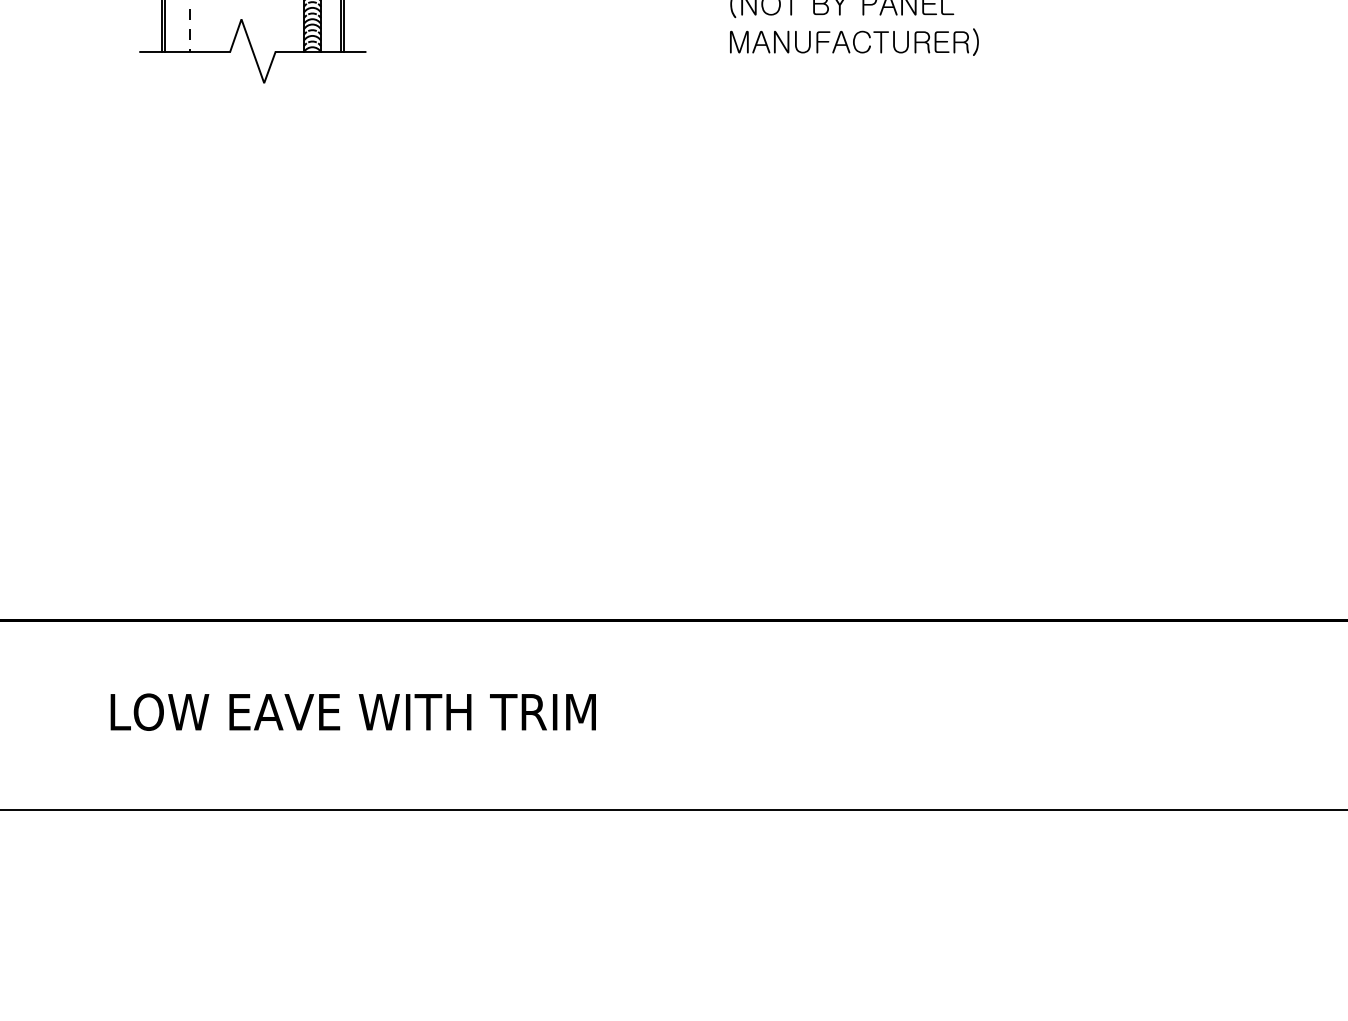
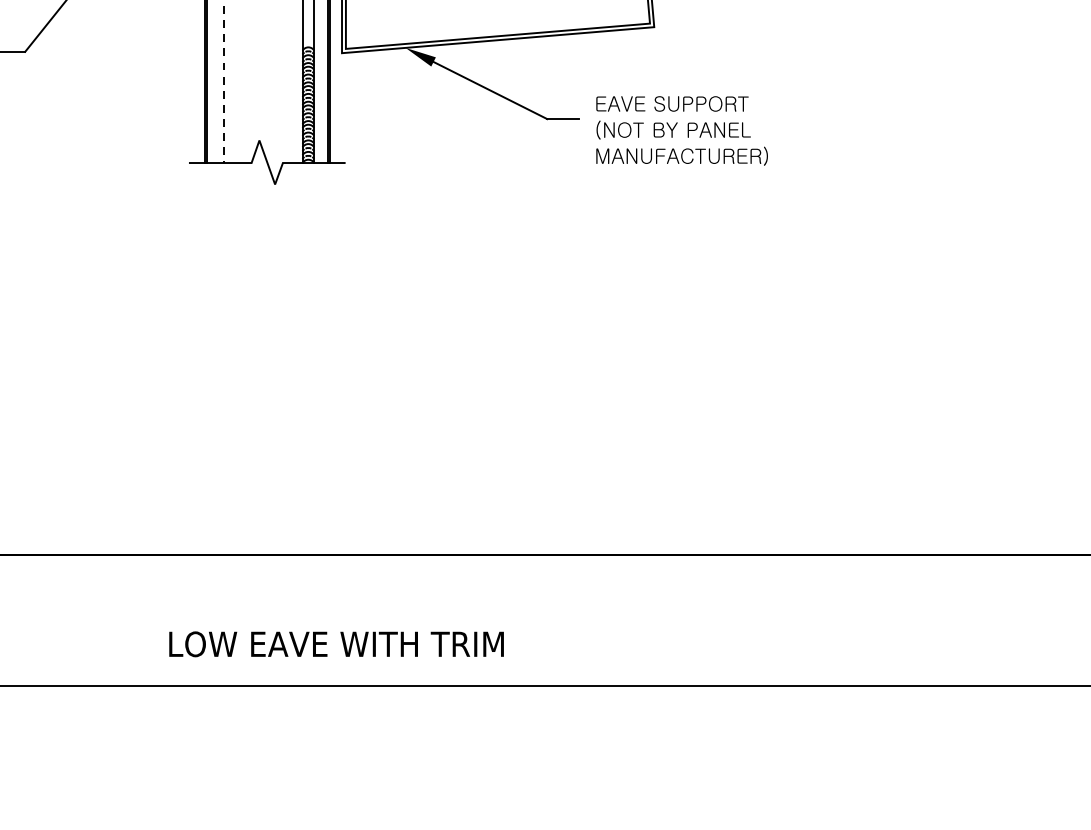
text: (353, 712) -> (336, 644), moved

